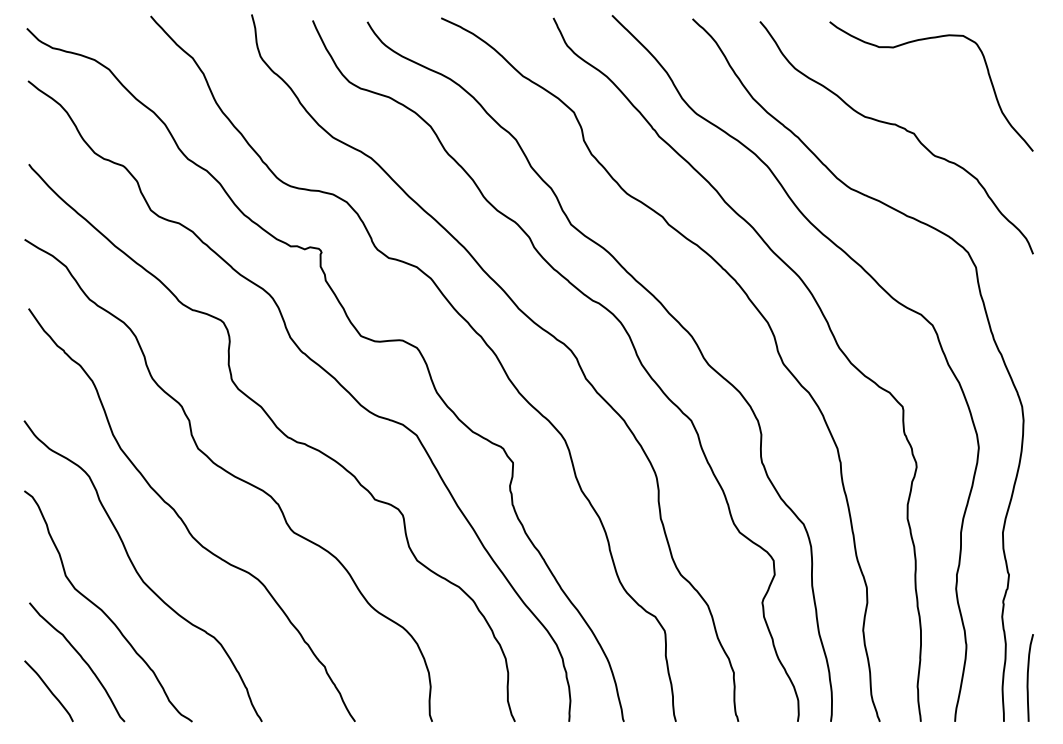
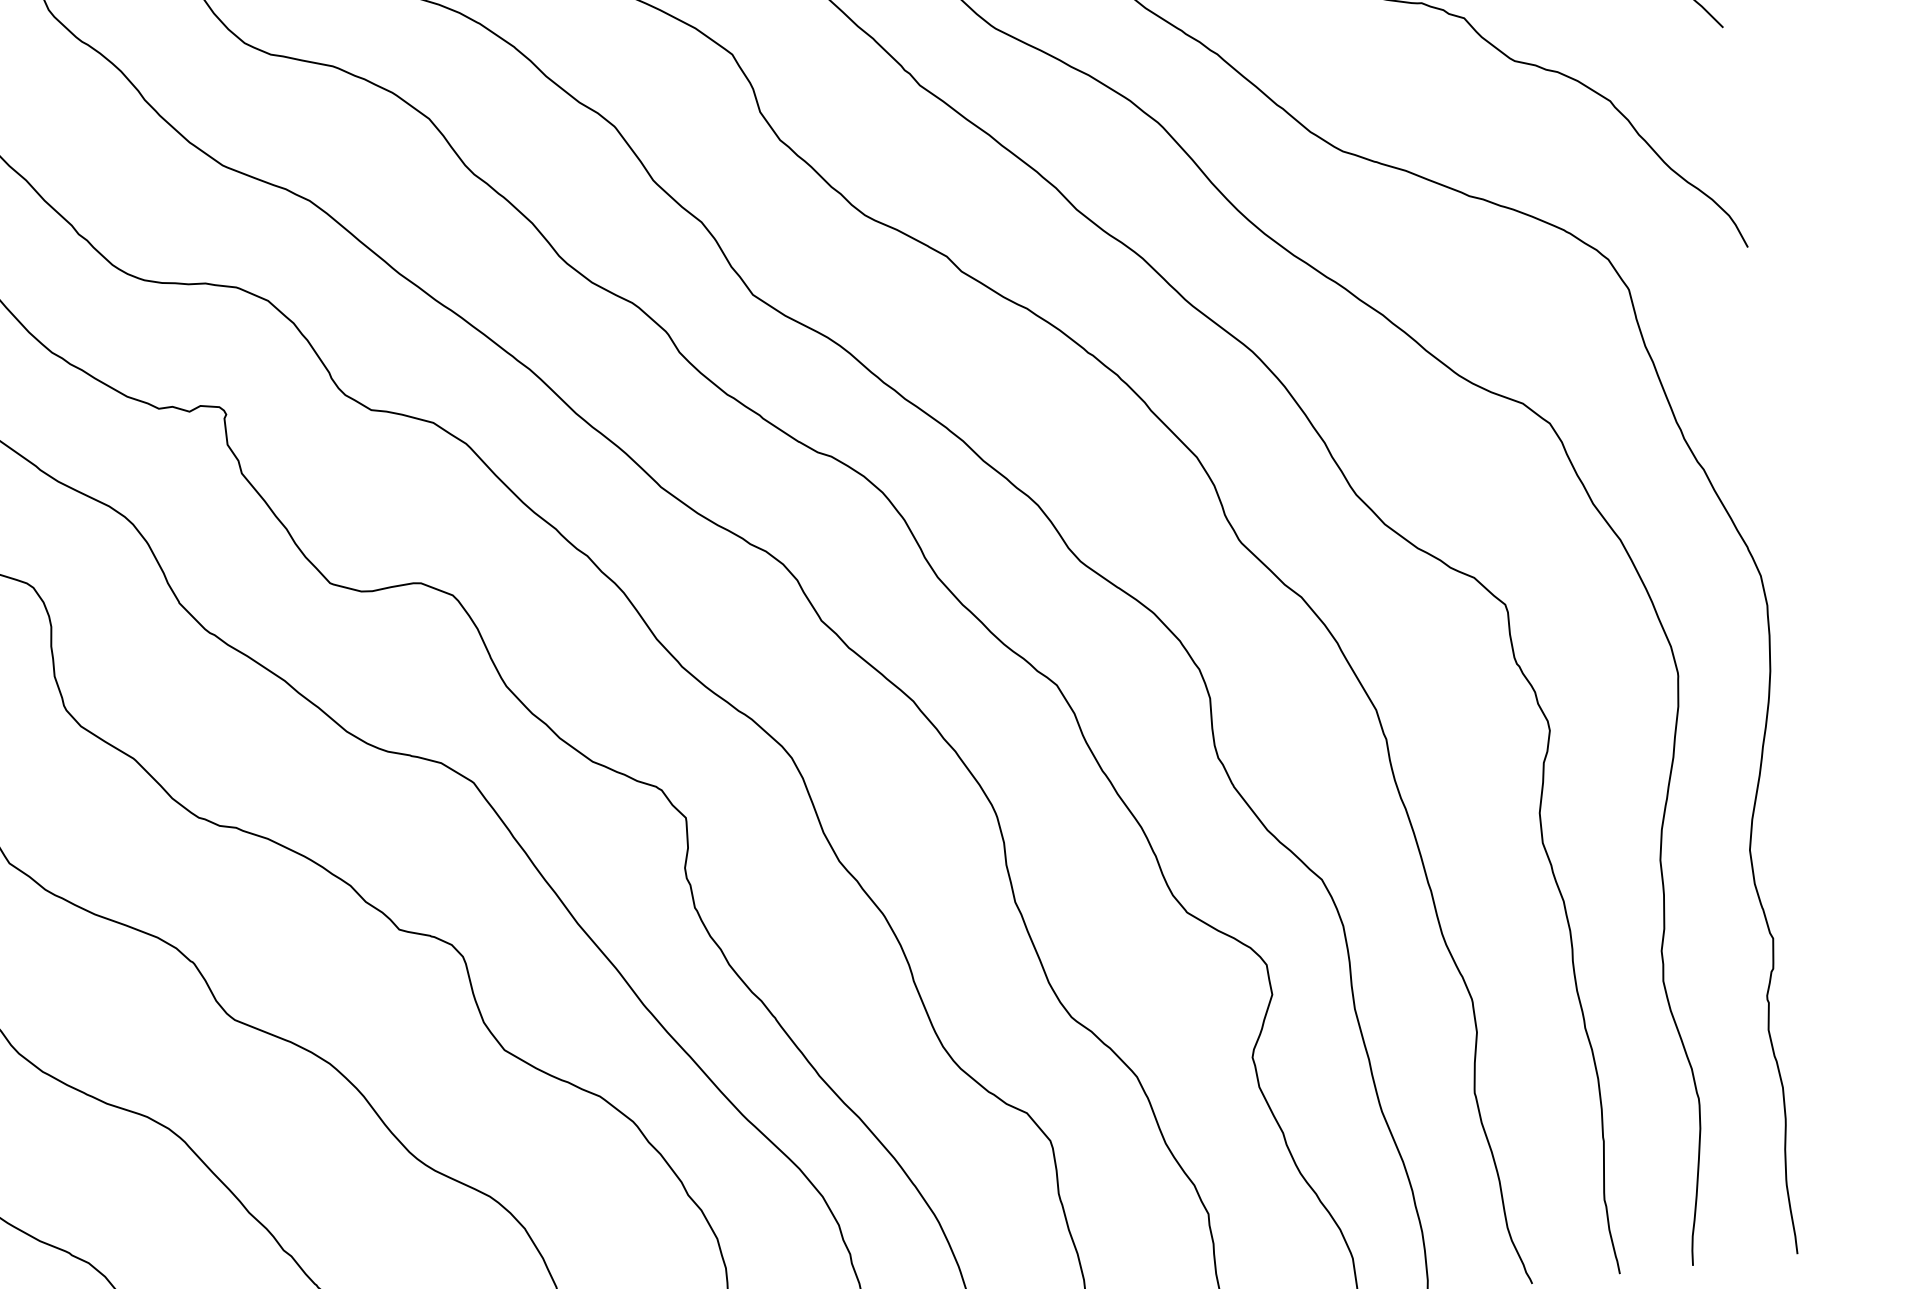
curve: (1028, 677) -> (1839, 1153), removed

